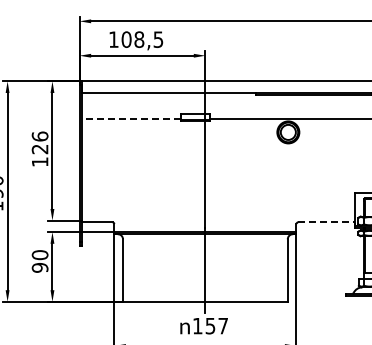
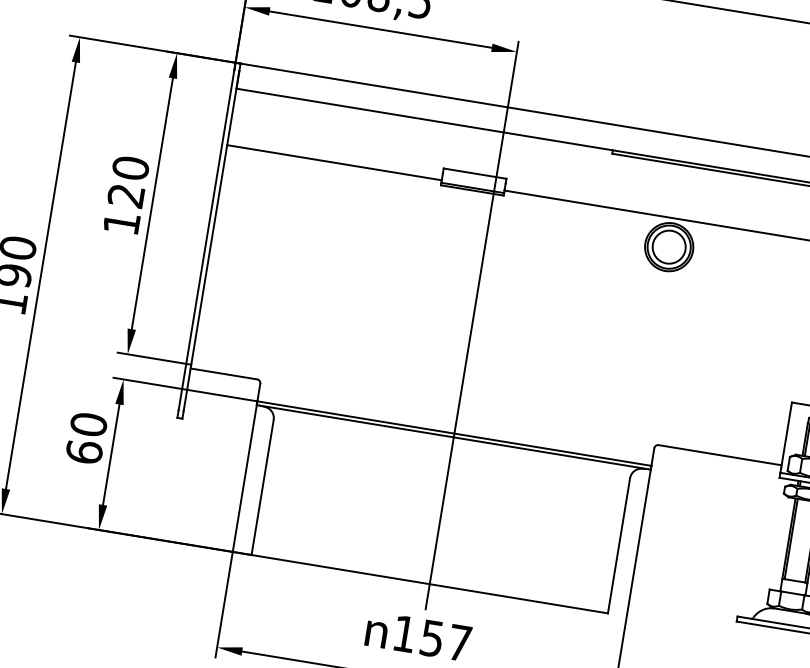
line: (131, 119) -> (334, 163), dashed -> solid
text: (39, 136) -> (129, 167), 126 -> 120
line: (327, 222) -> (721, 455), dashed -> solid
text: (39, 267) -> (83, 451), 90 -> 60

